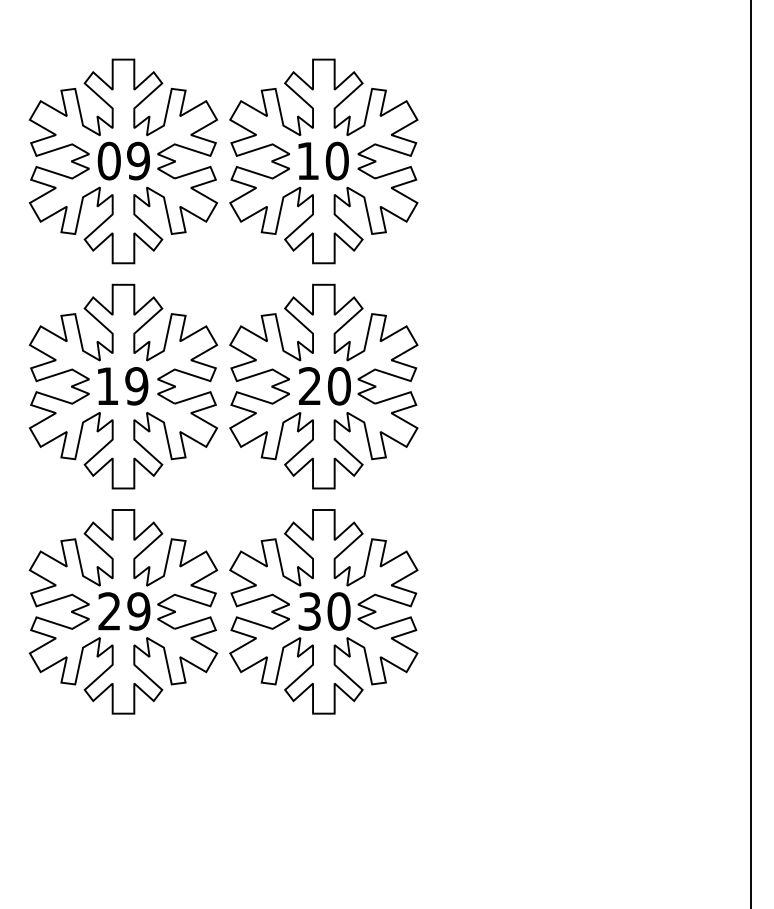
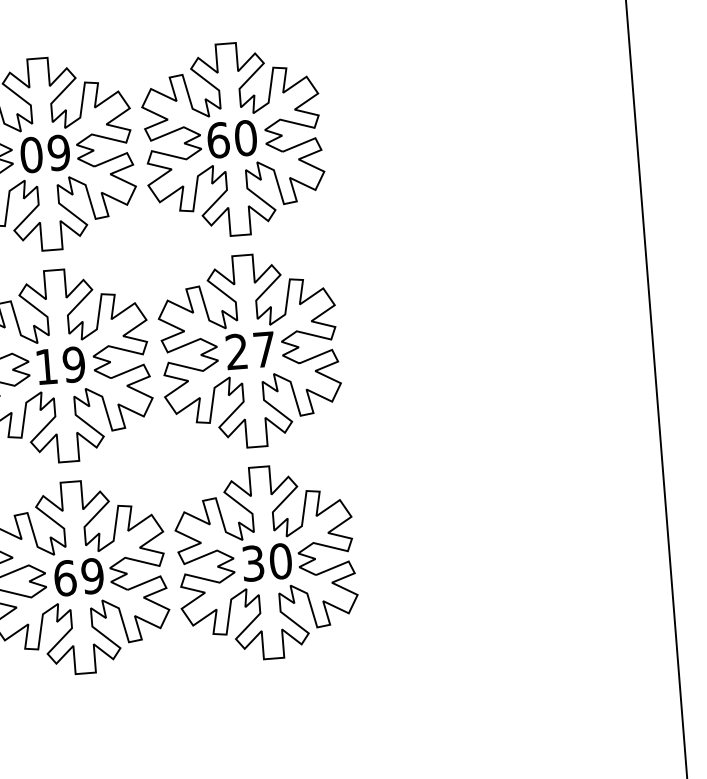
text: (307, 160) -> (217, 139), 10 -> 60
text: (339, 386) -> (264, 349), 20 -> 27
text: (109, 611) -> (65, 578), 29 -> 69

